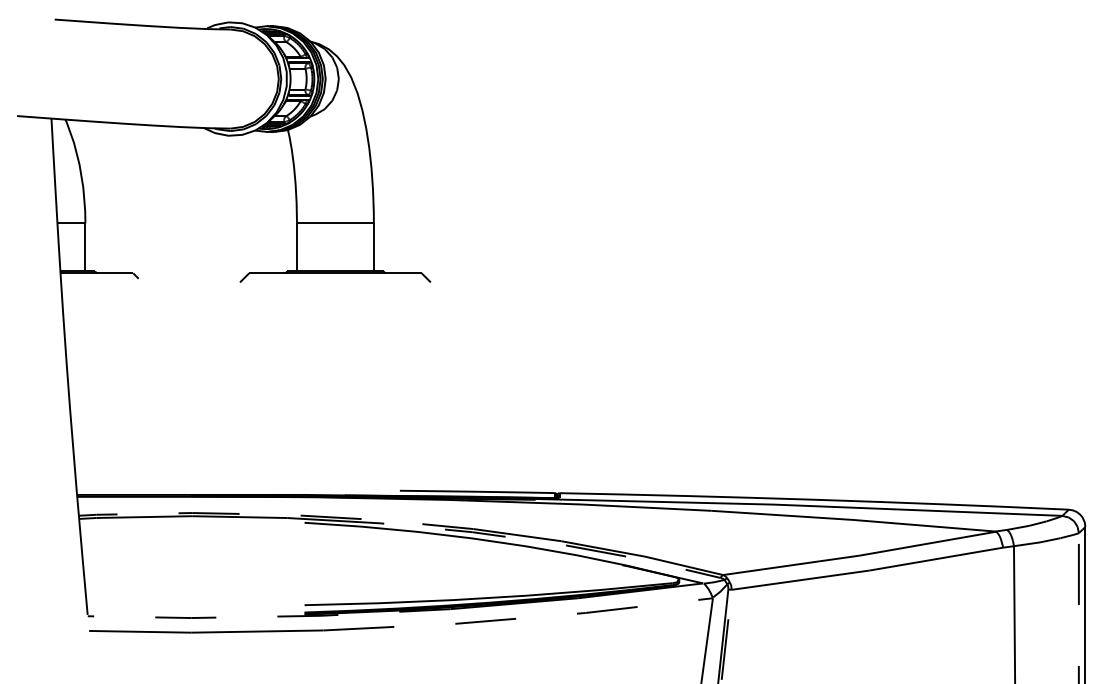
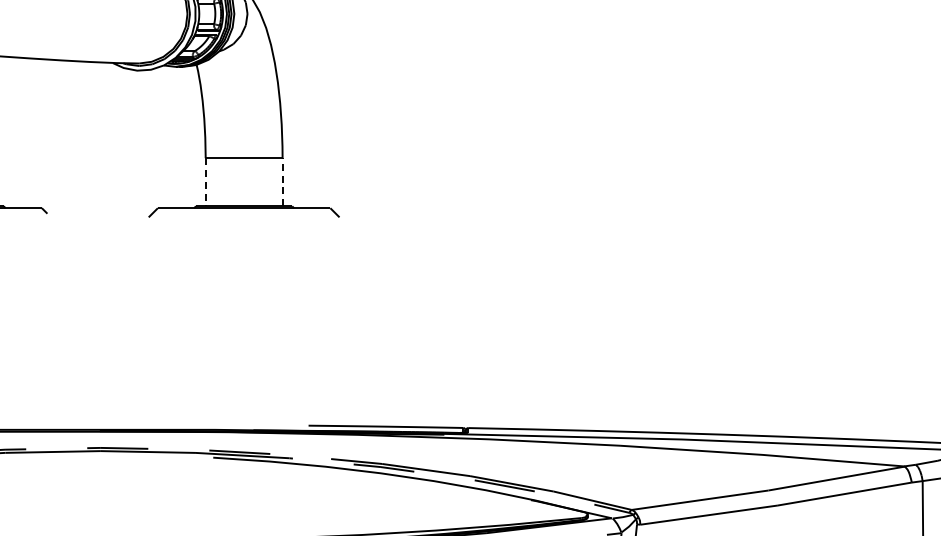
line: (373, 246) -> (282, 181), solid -> dashed
line: (296, 247) -> (205, 182), solid -> dashed

